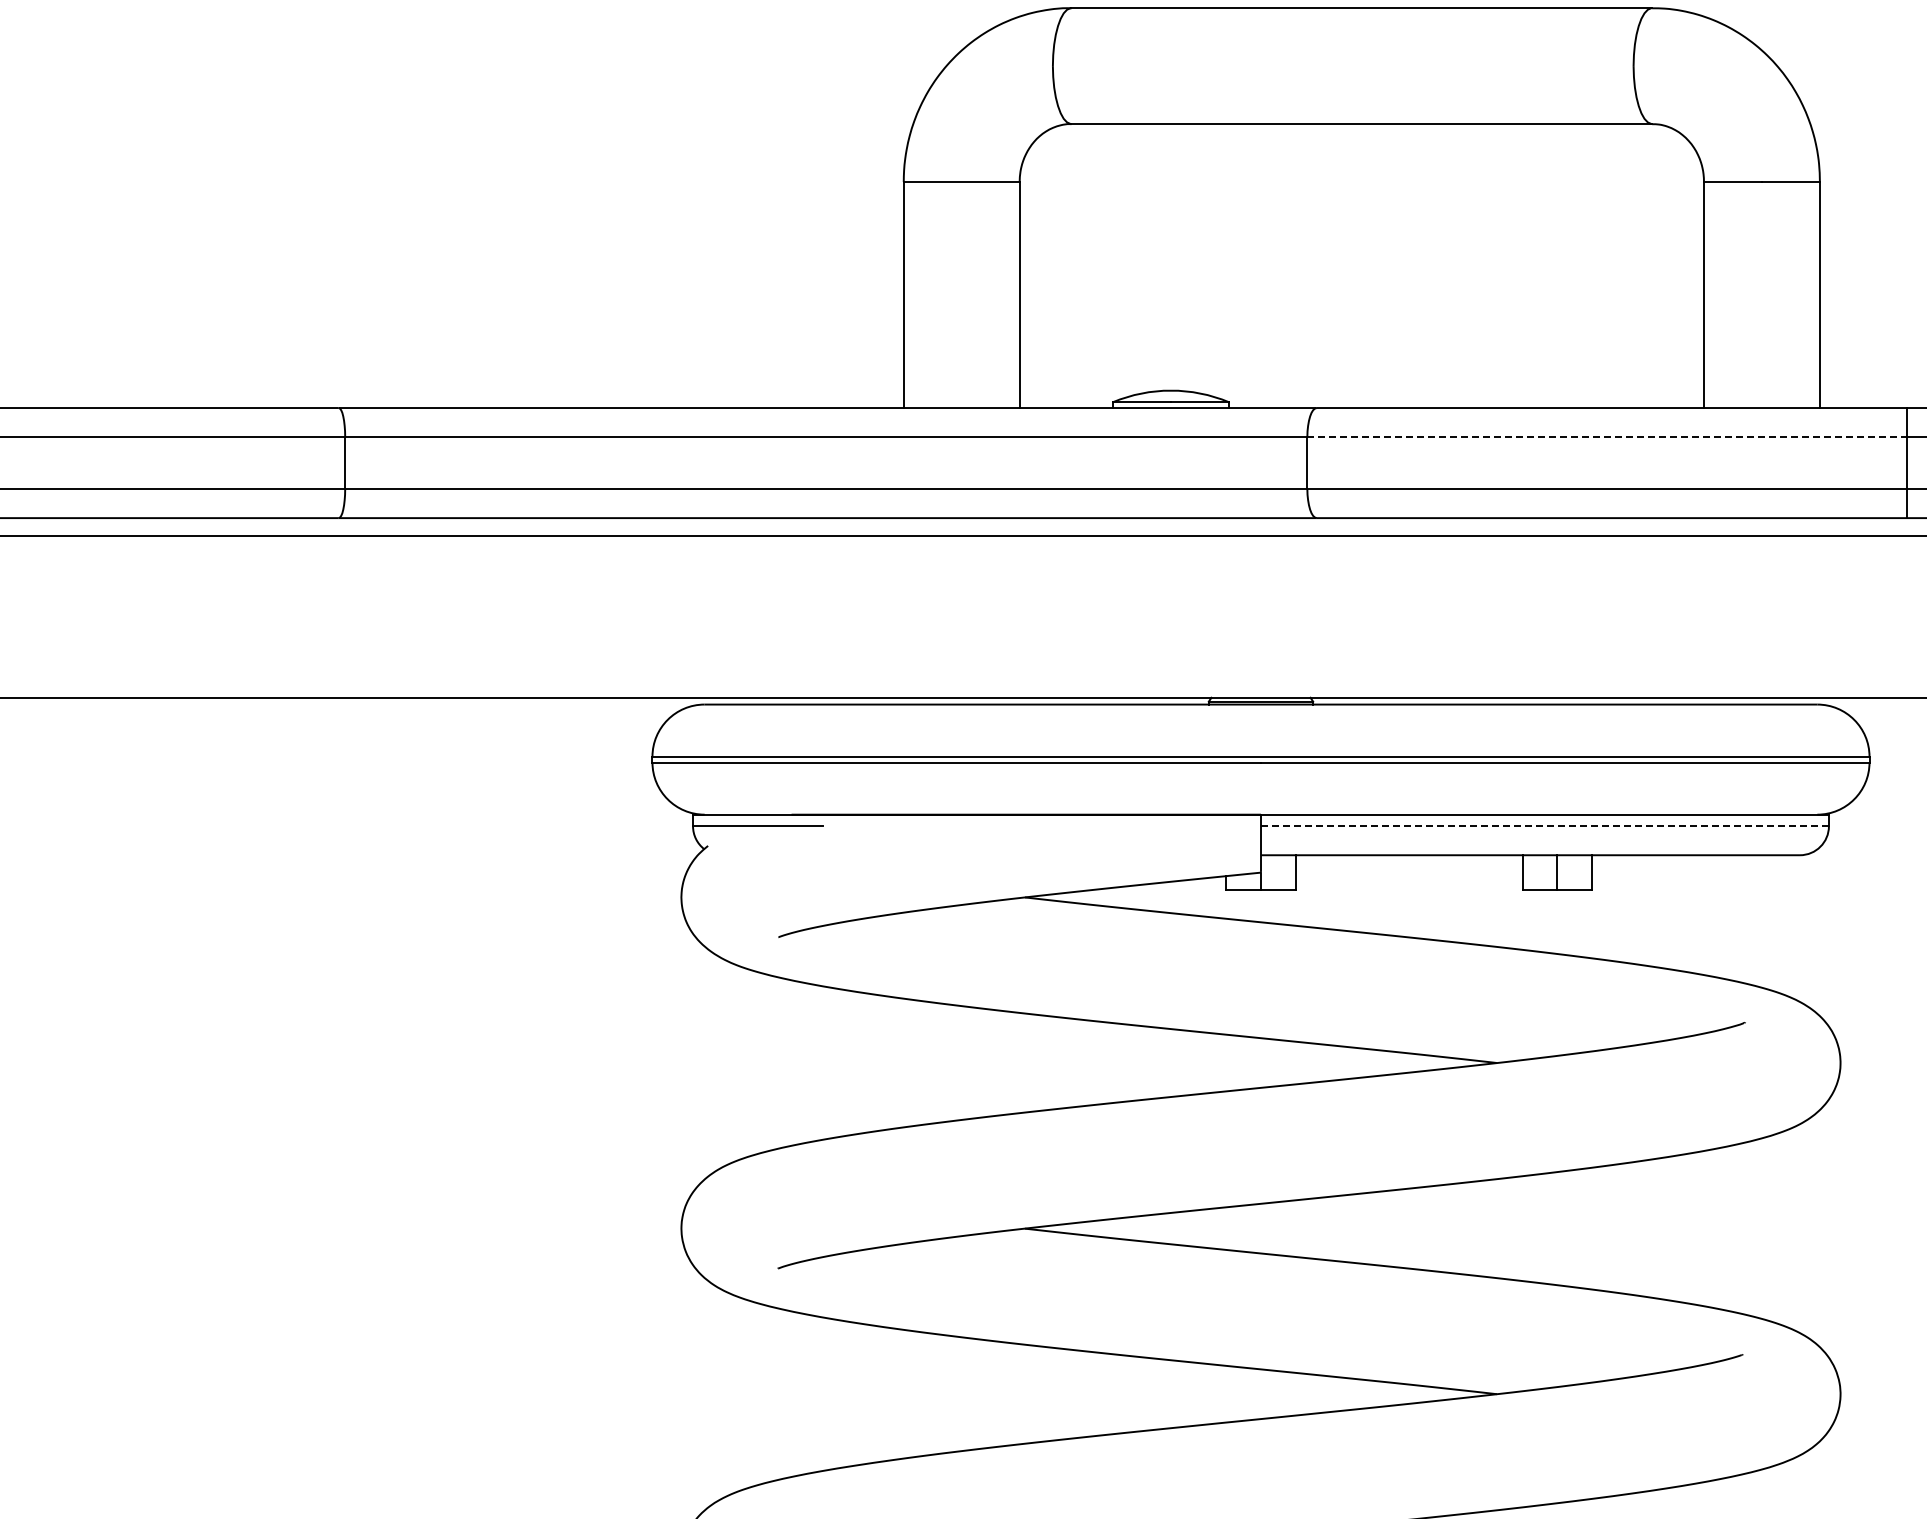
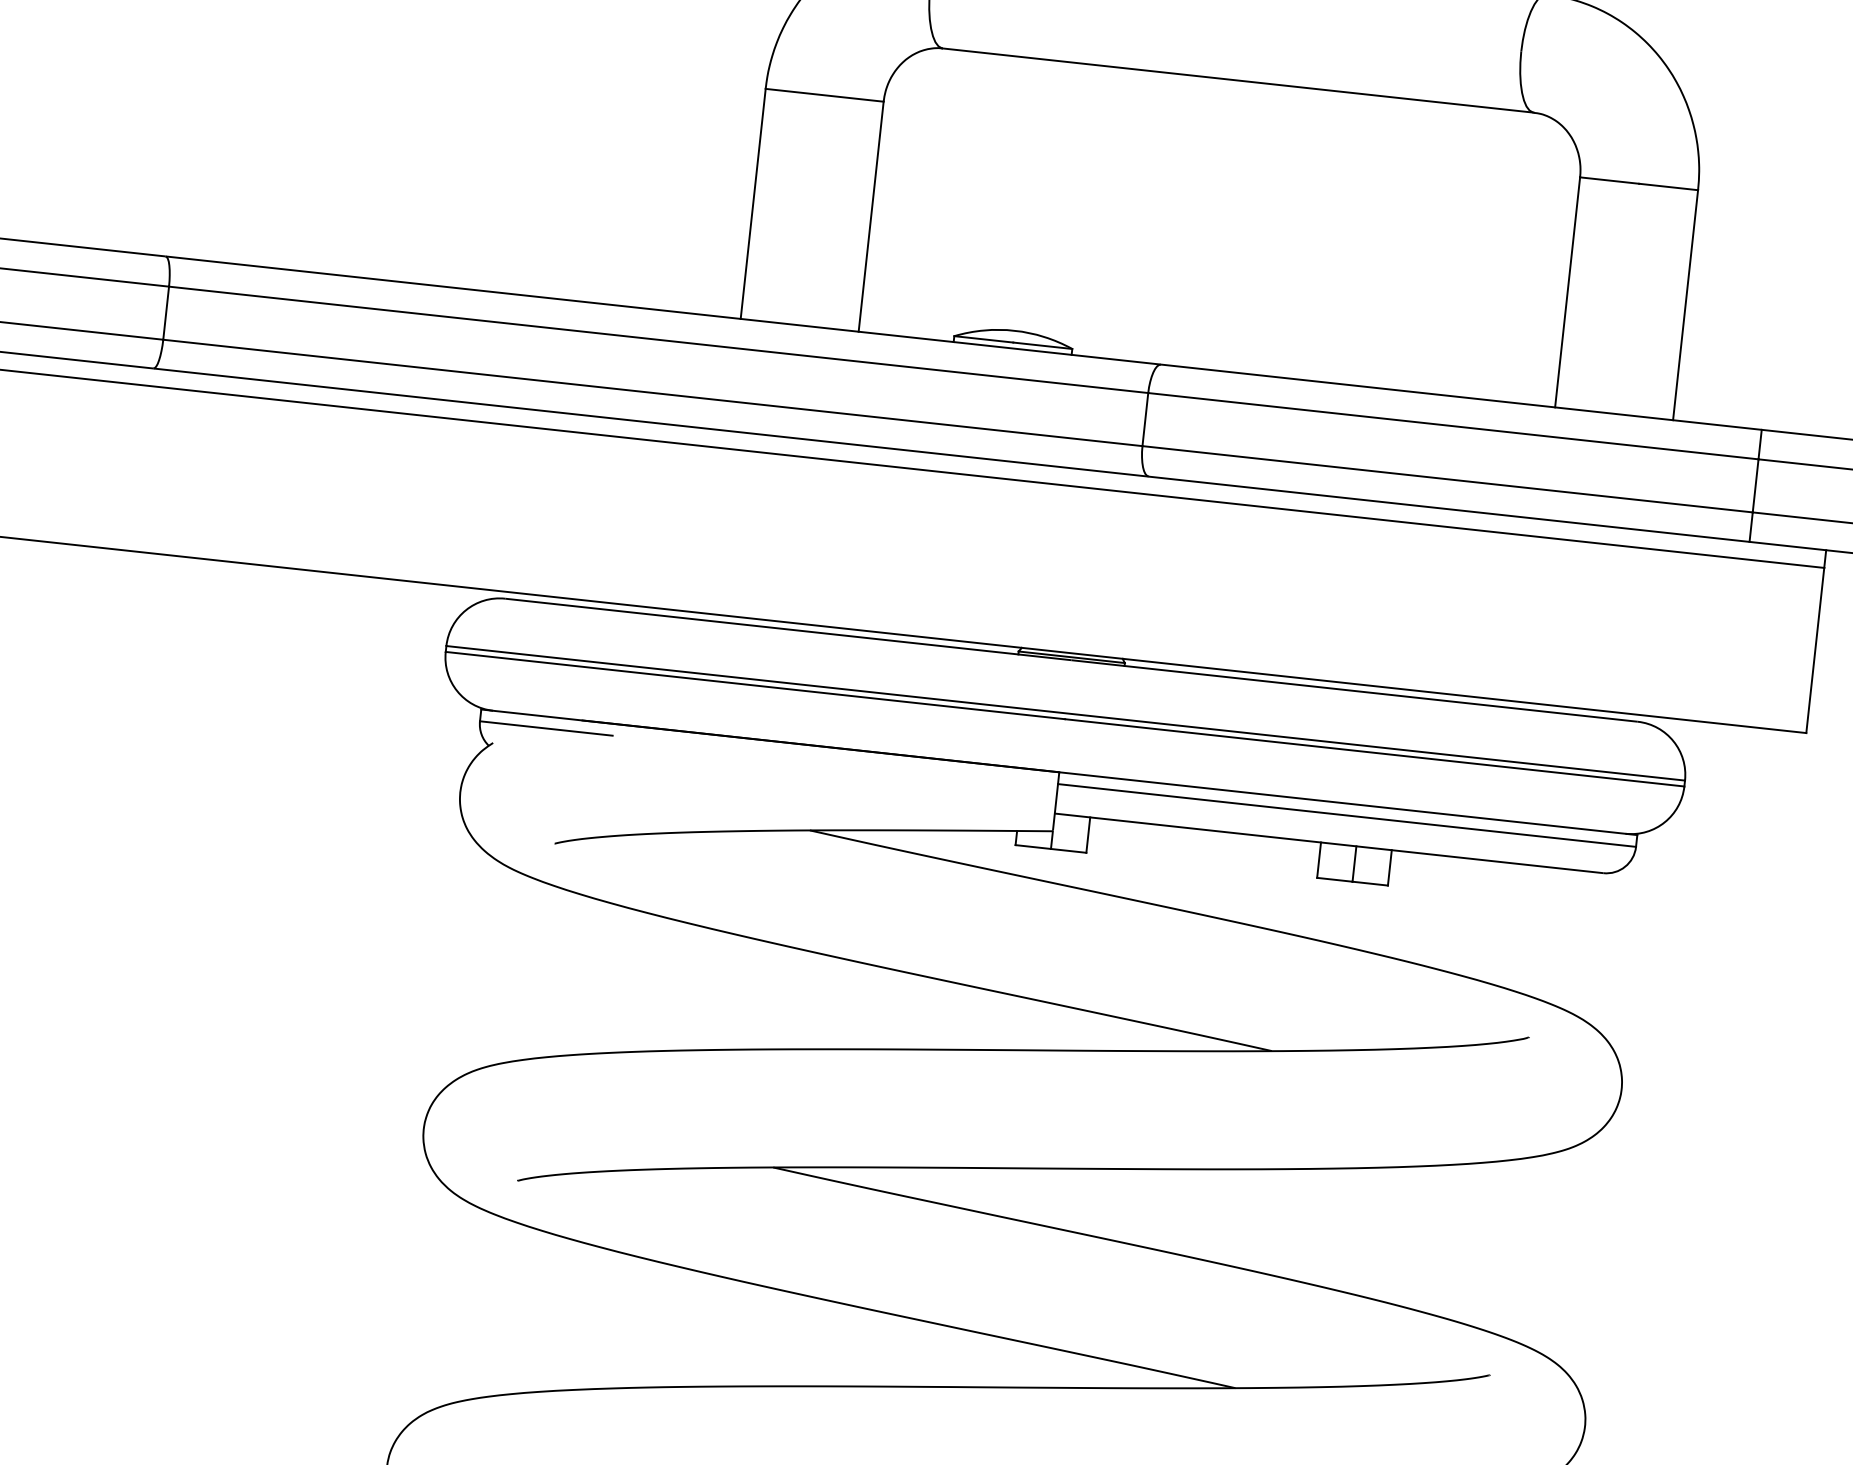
line: (1607, 436) -> (1453, 425), dashed -> solid
line: (1544, 826) -> (1346, 815), dashed -> solid

